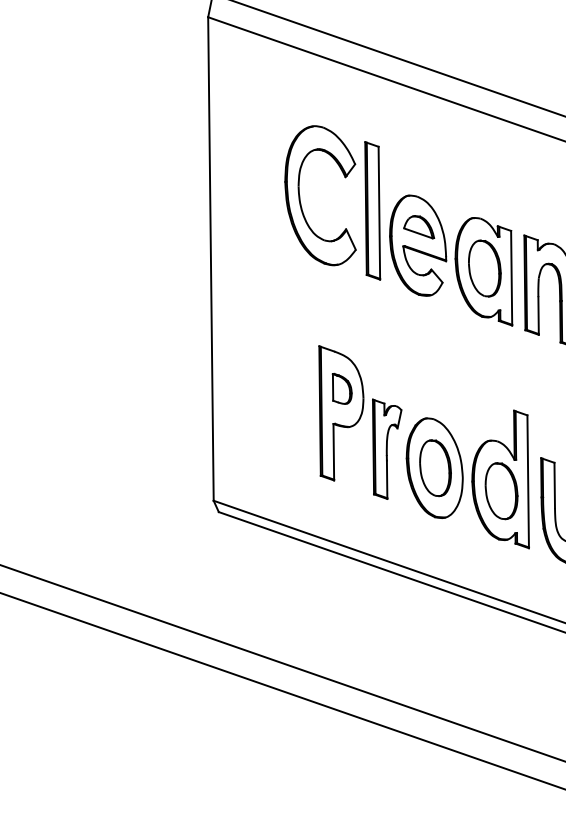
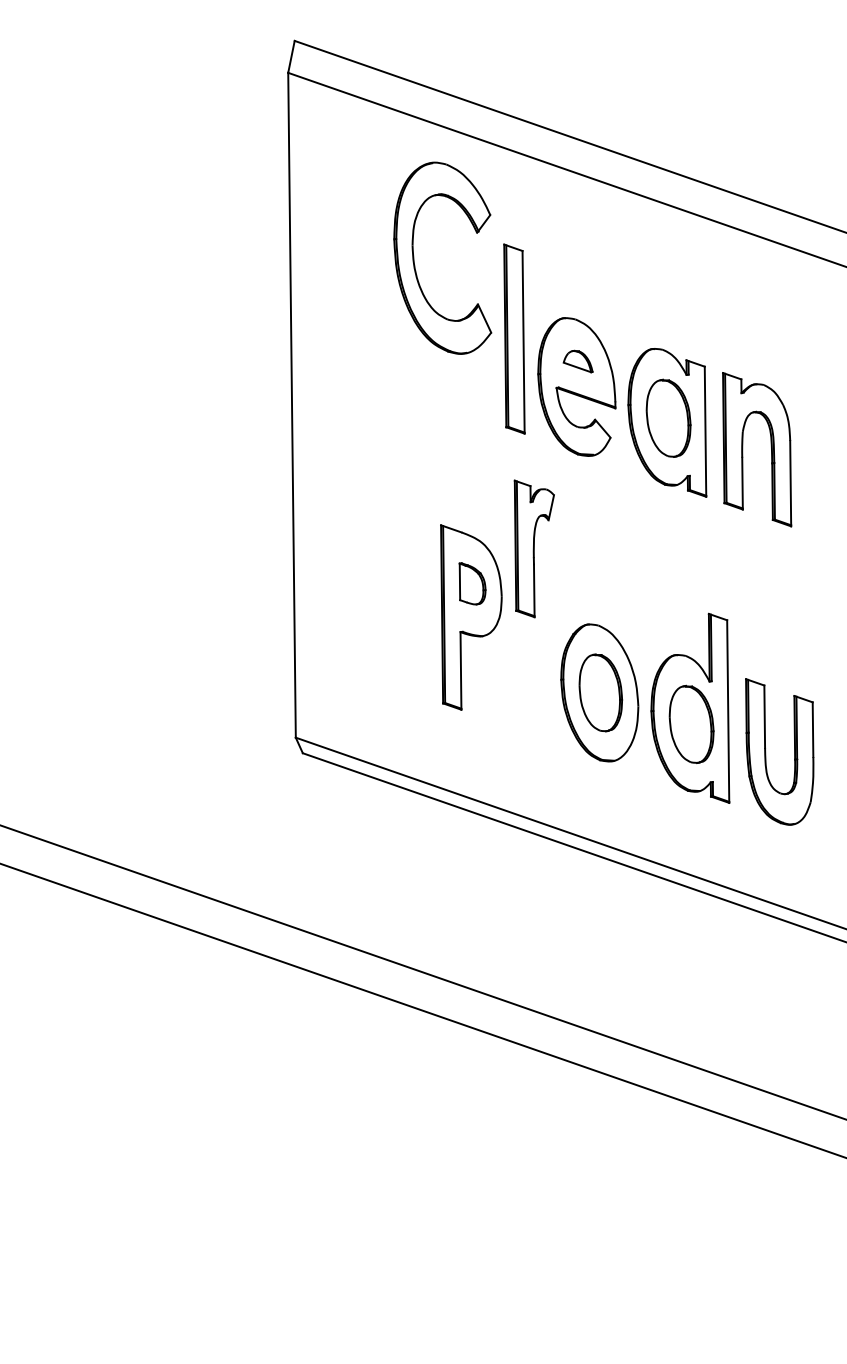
part: (300, 195) -> (414, 257), moved
part: (418, 227) -> (577, 361), size x0.7
part: (386, 448) -> (533, 548), moved

